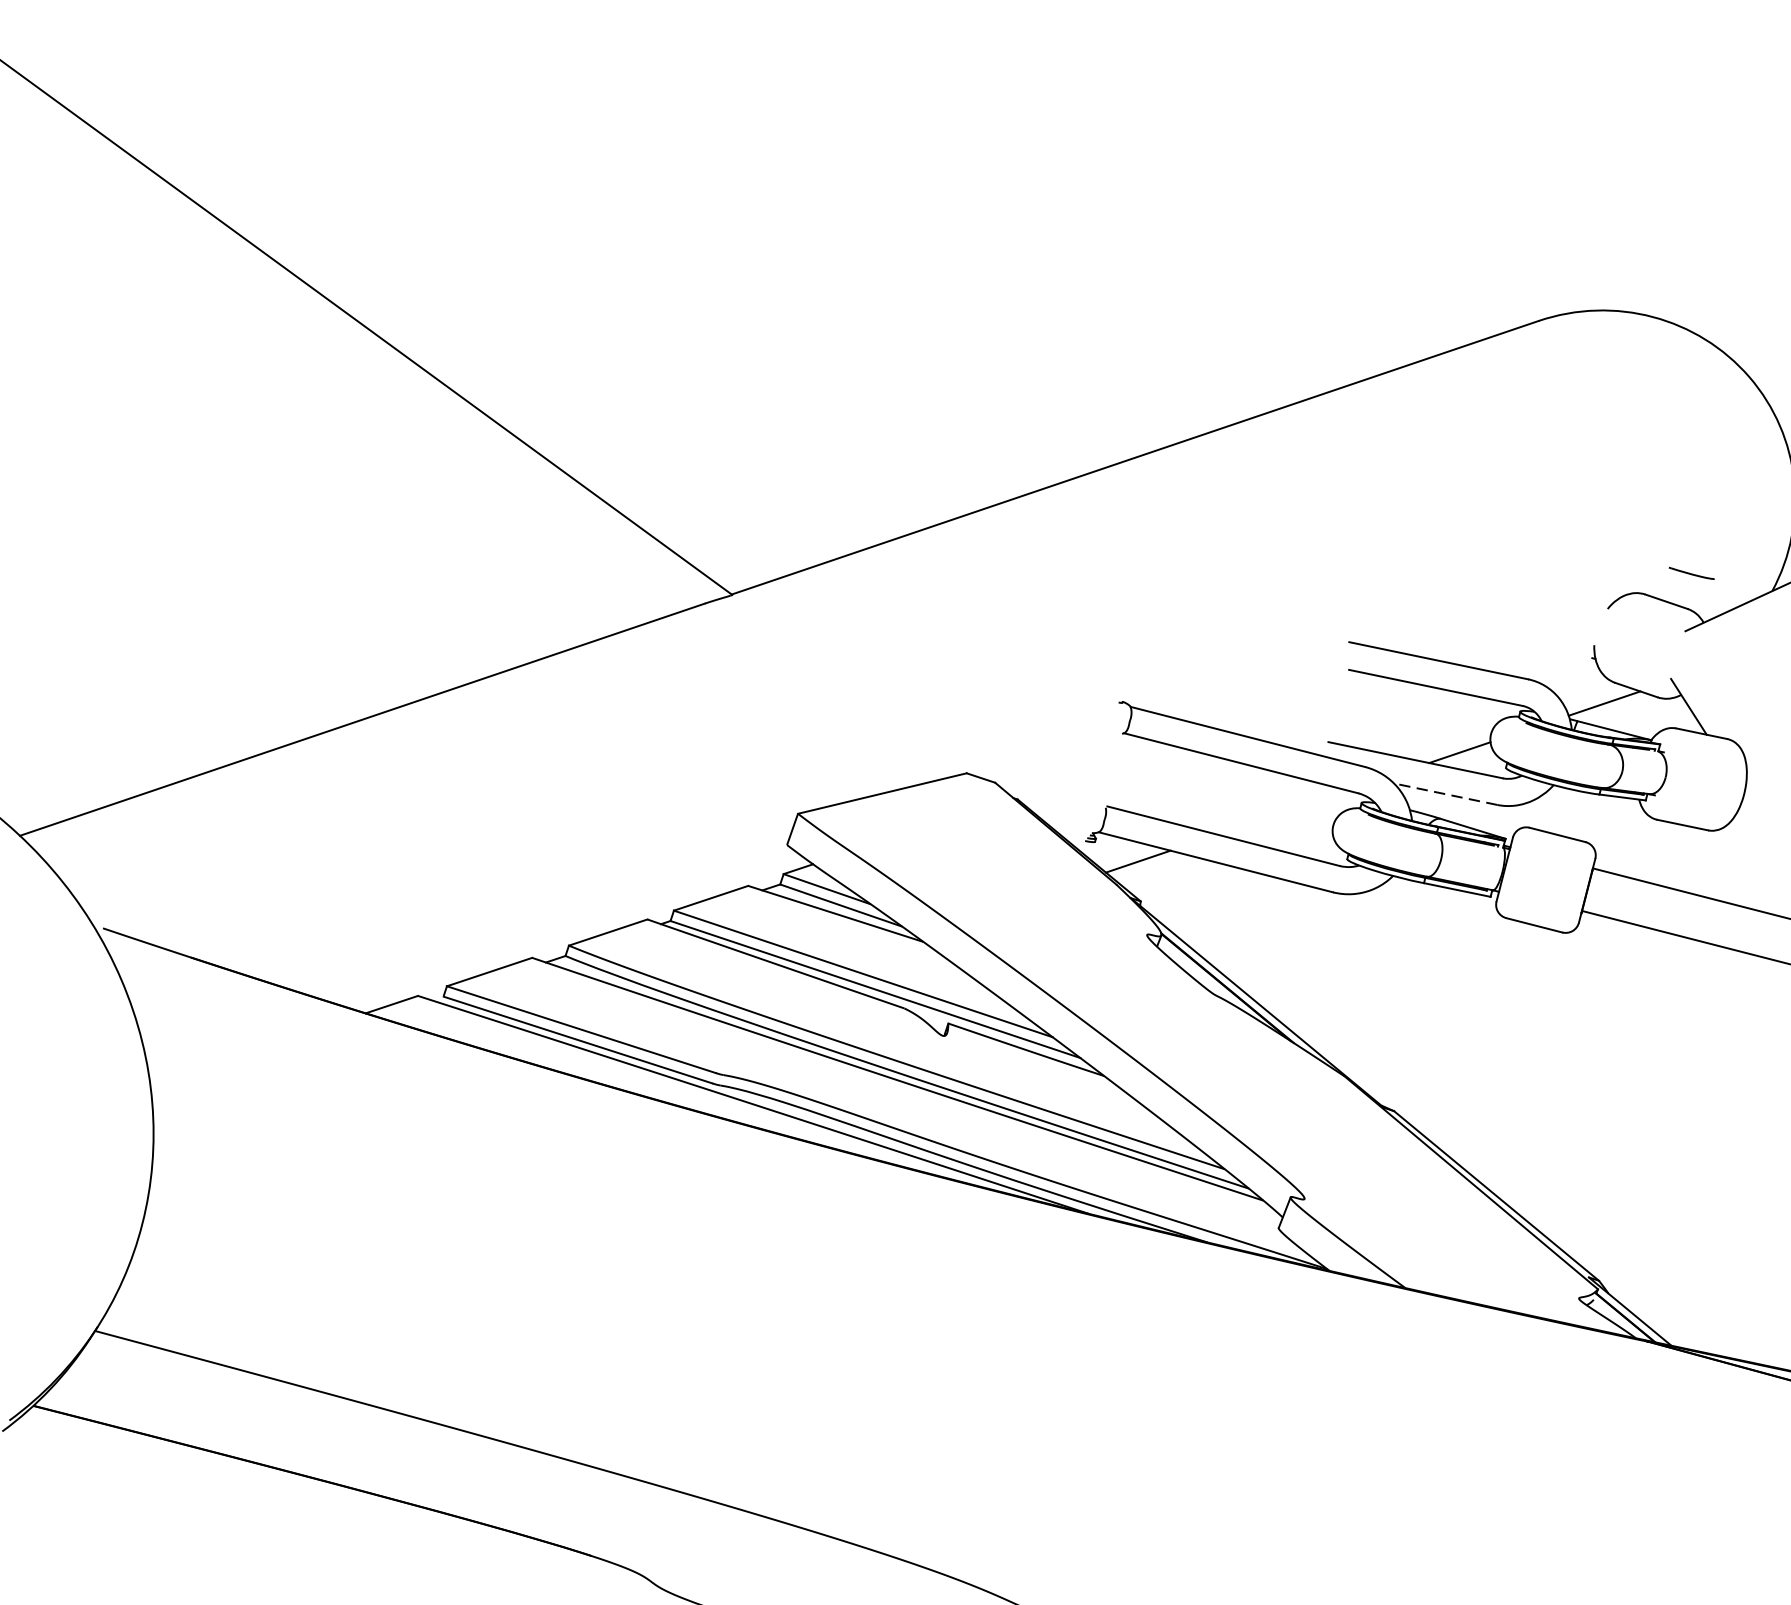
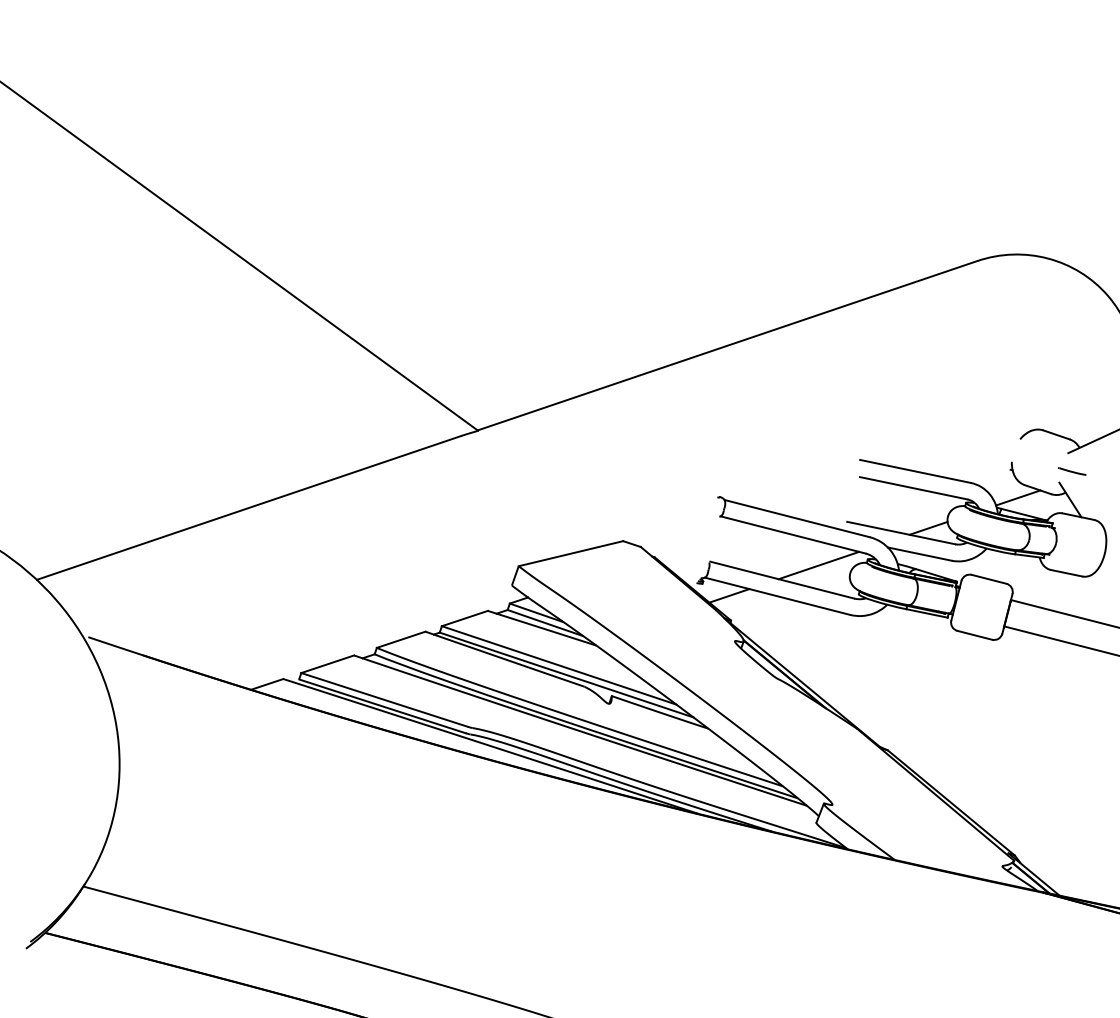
line: (1692, 573) -> (1072, 471), moved
line: (1445, 794) -> (919, 554), dashed -> solid
line: (1282, 812) -> (818, 565), added

